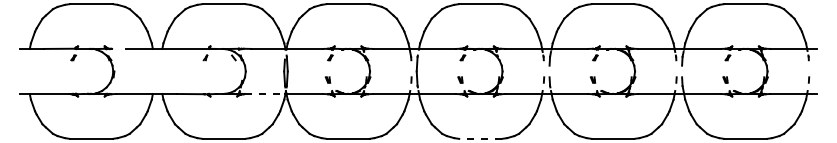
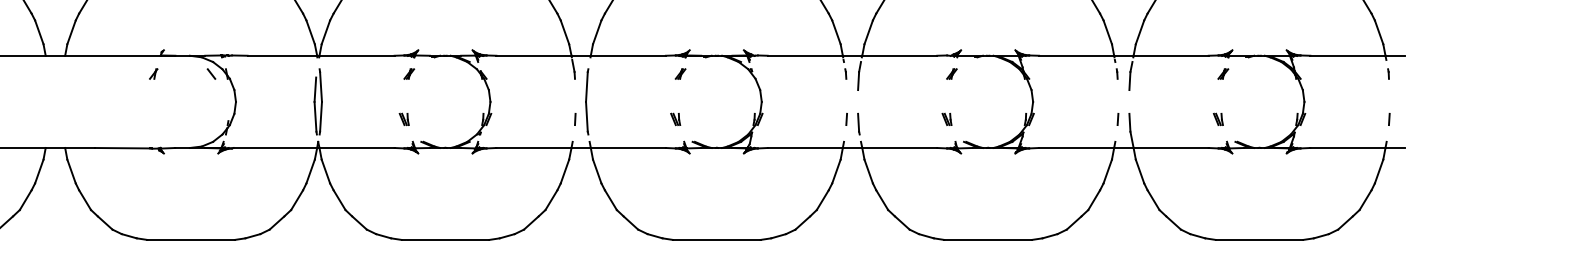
line: (265, 93) -> (276, 146), dashed -> solid
line: (480, 138) -> (716, 239), dashed -> solid

